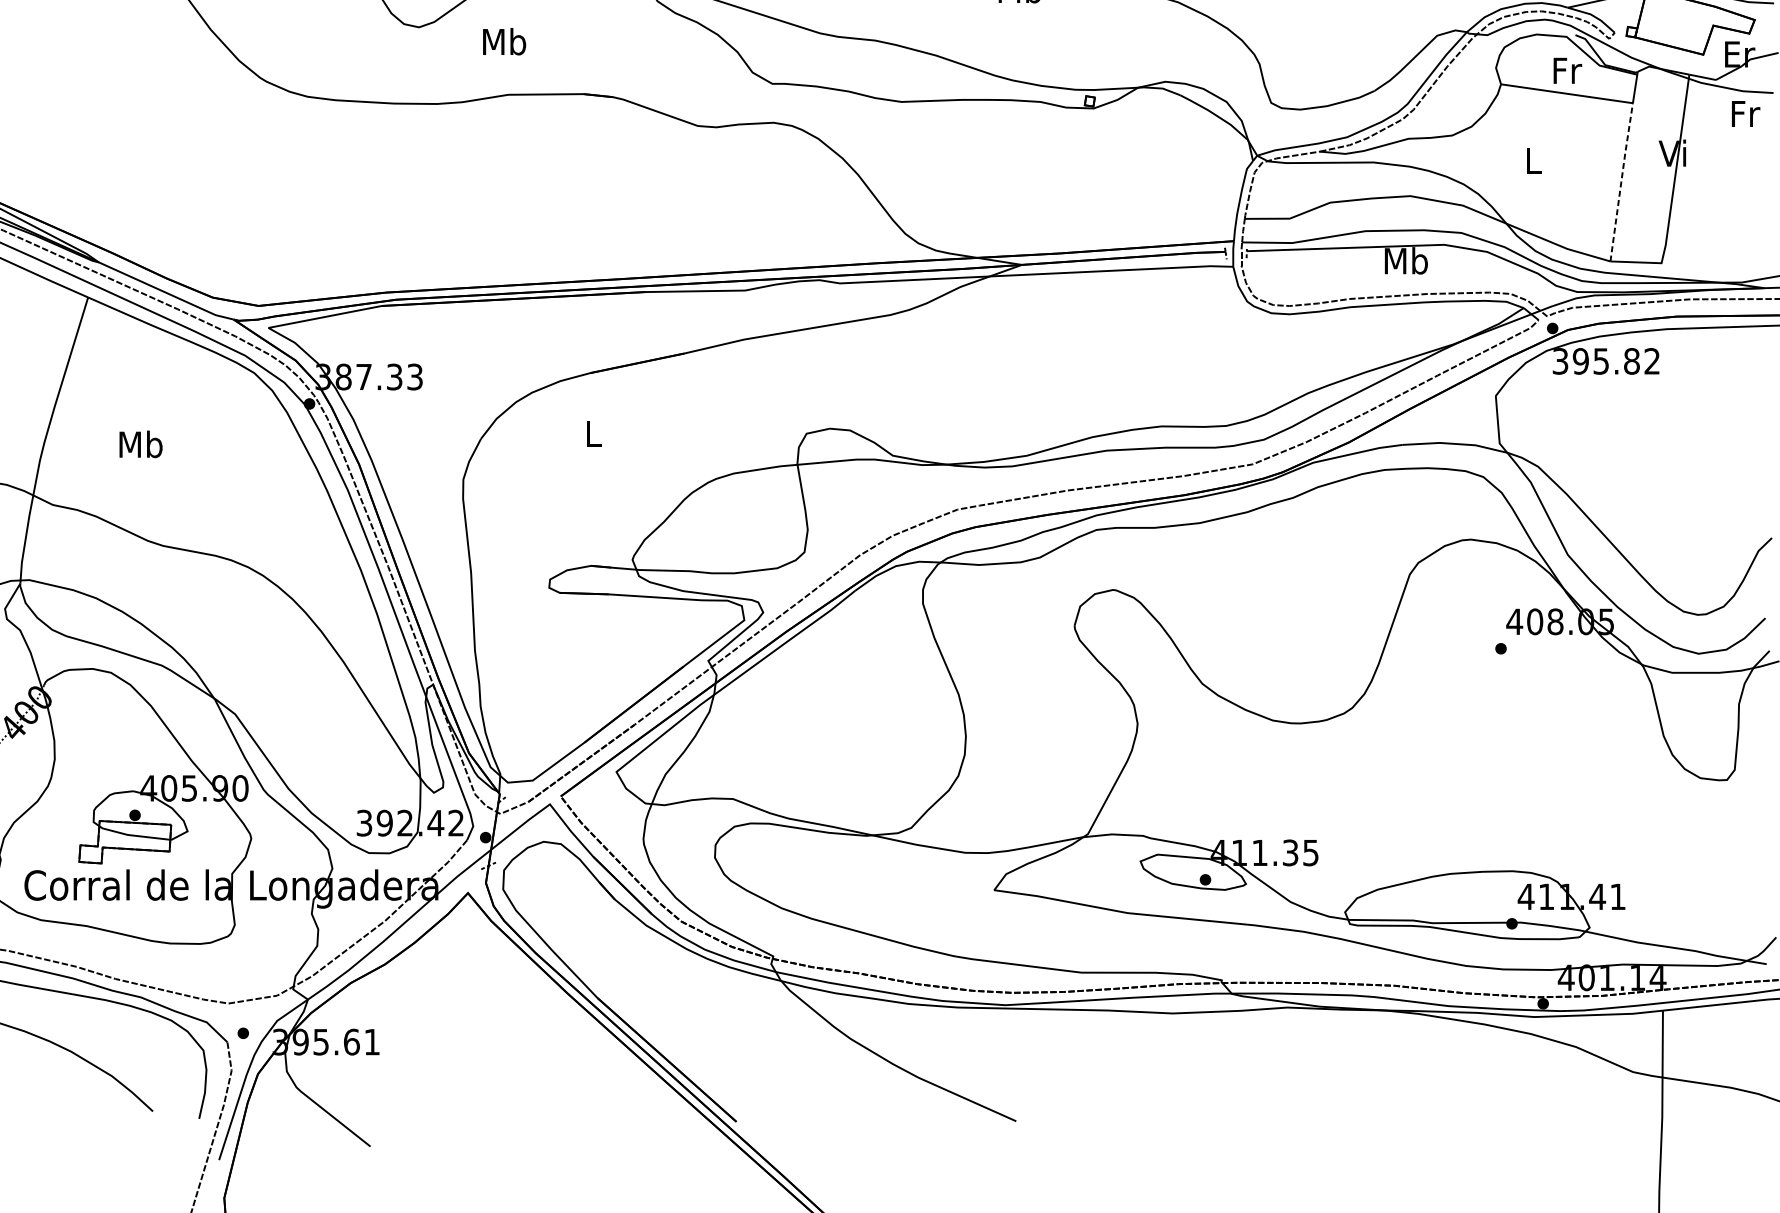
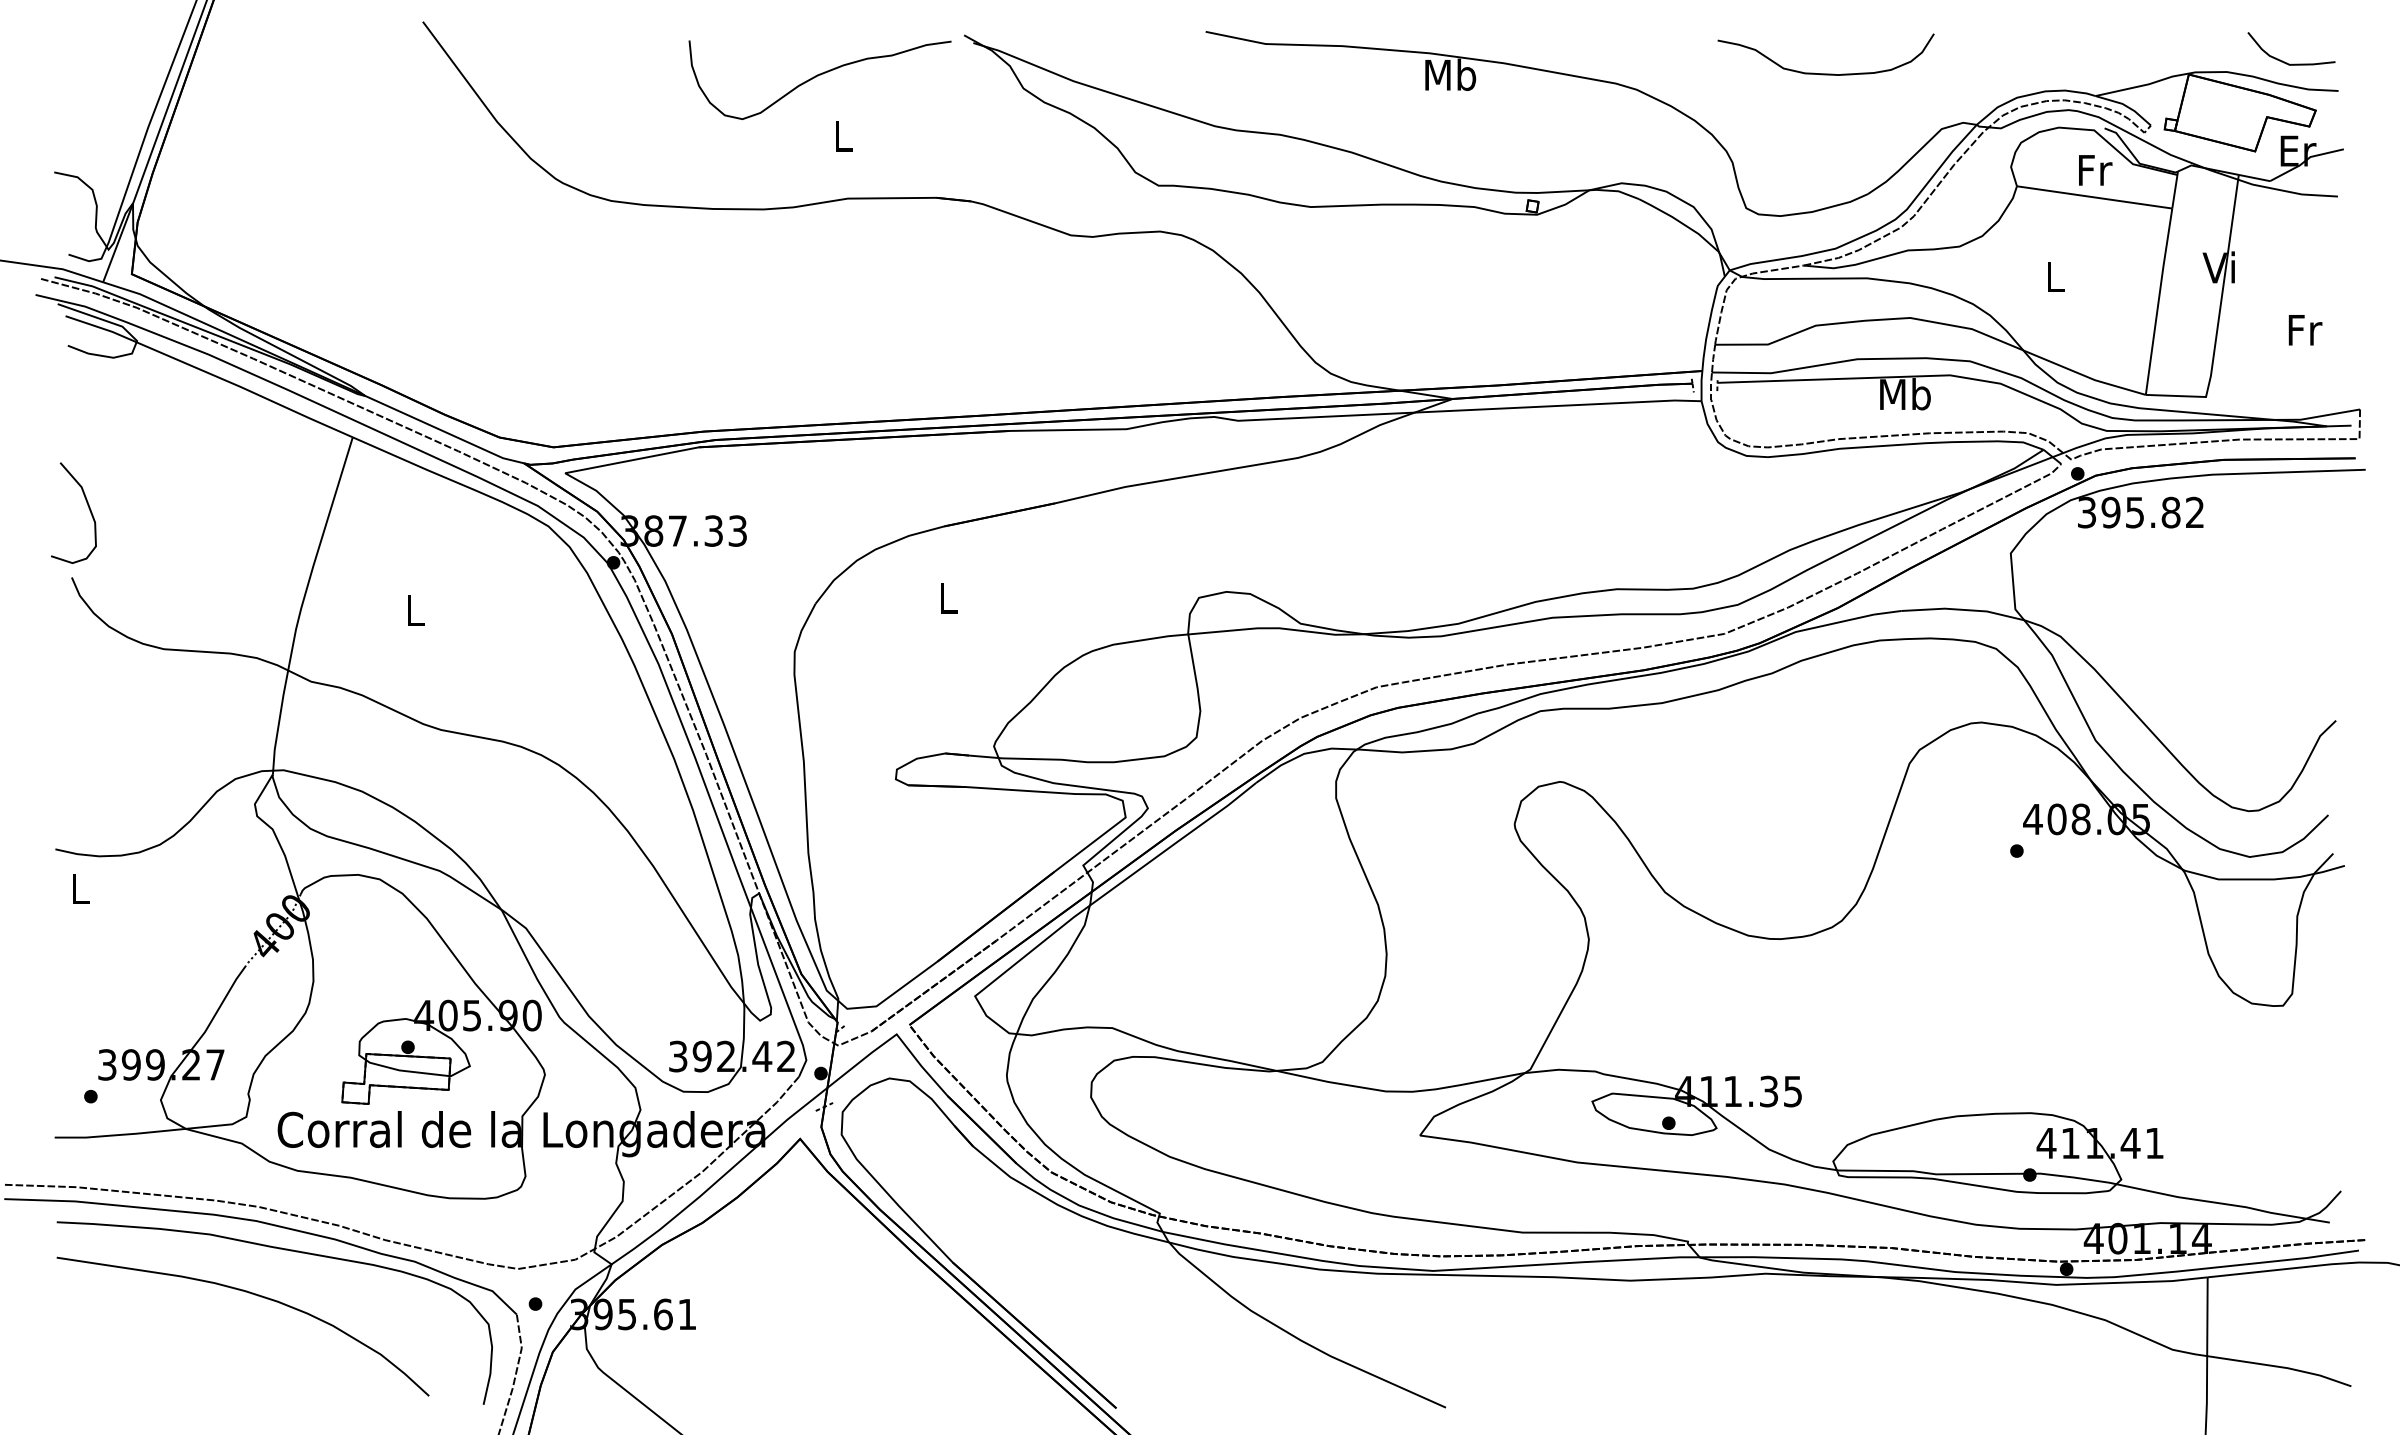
text: (504, 41) -> (843, 135), Mb -> L
text: (1746, 114) -> (2305, 330), moved
line: (1621, 181) -> (2158, 300), dashed -> solid
text: (140, 444) -> (414, 610), Mb -> L

